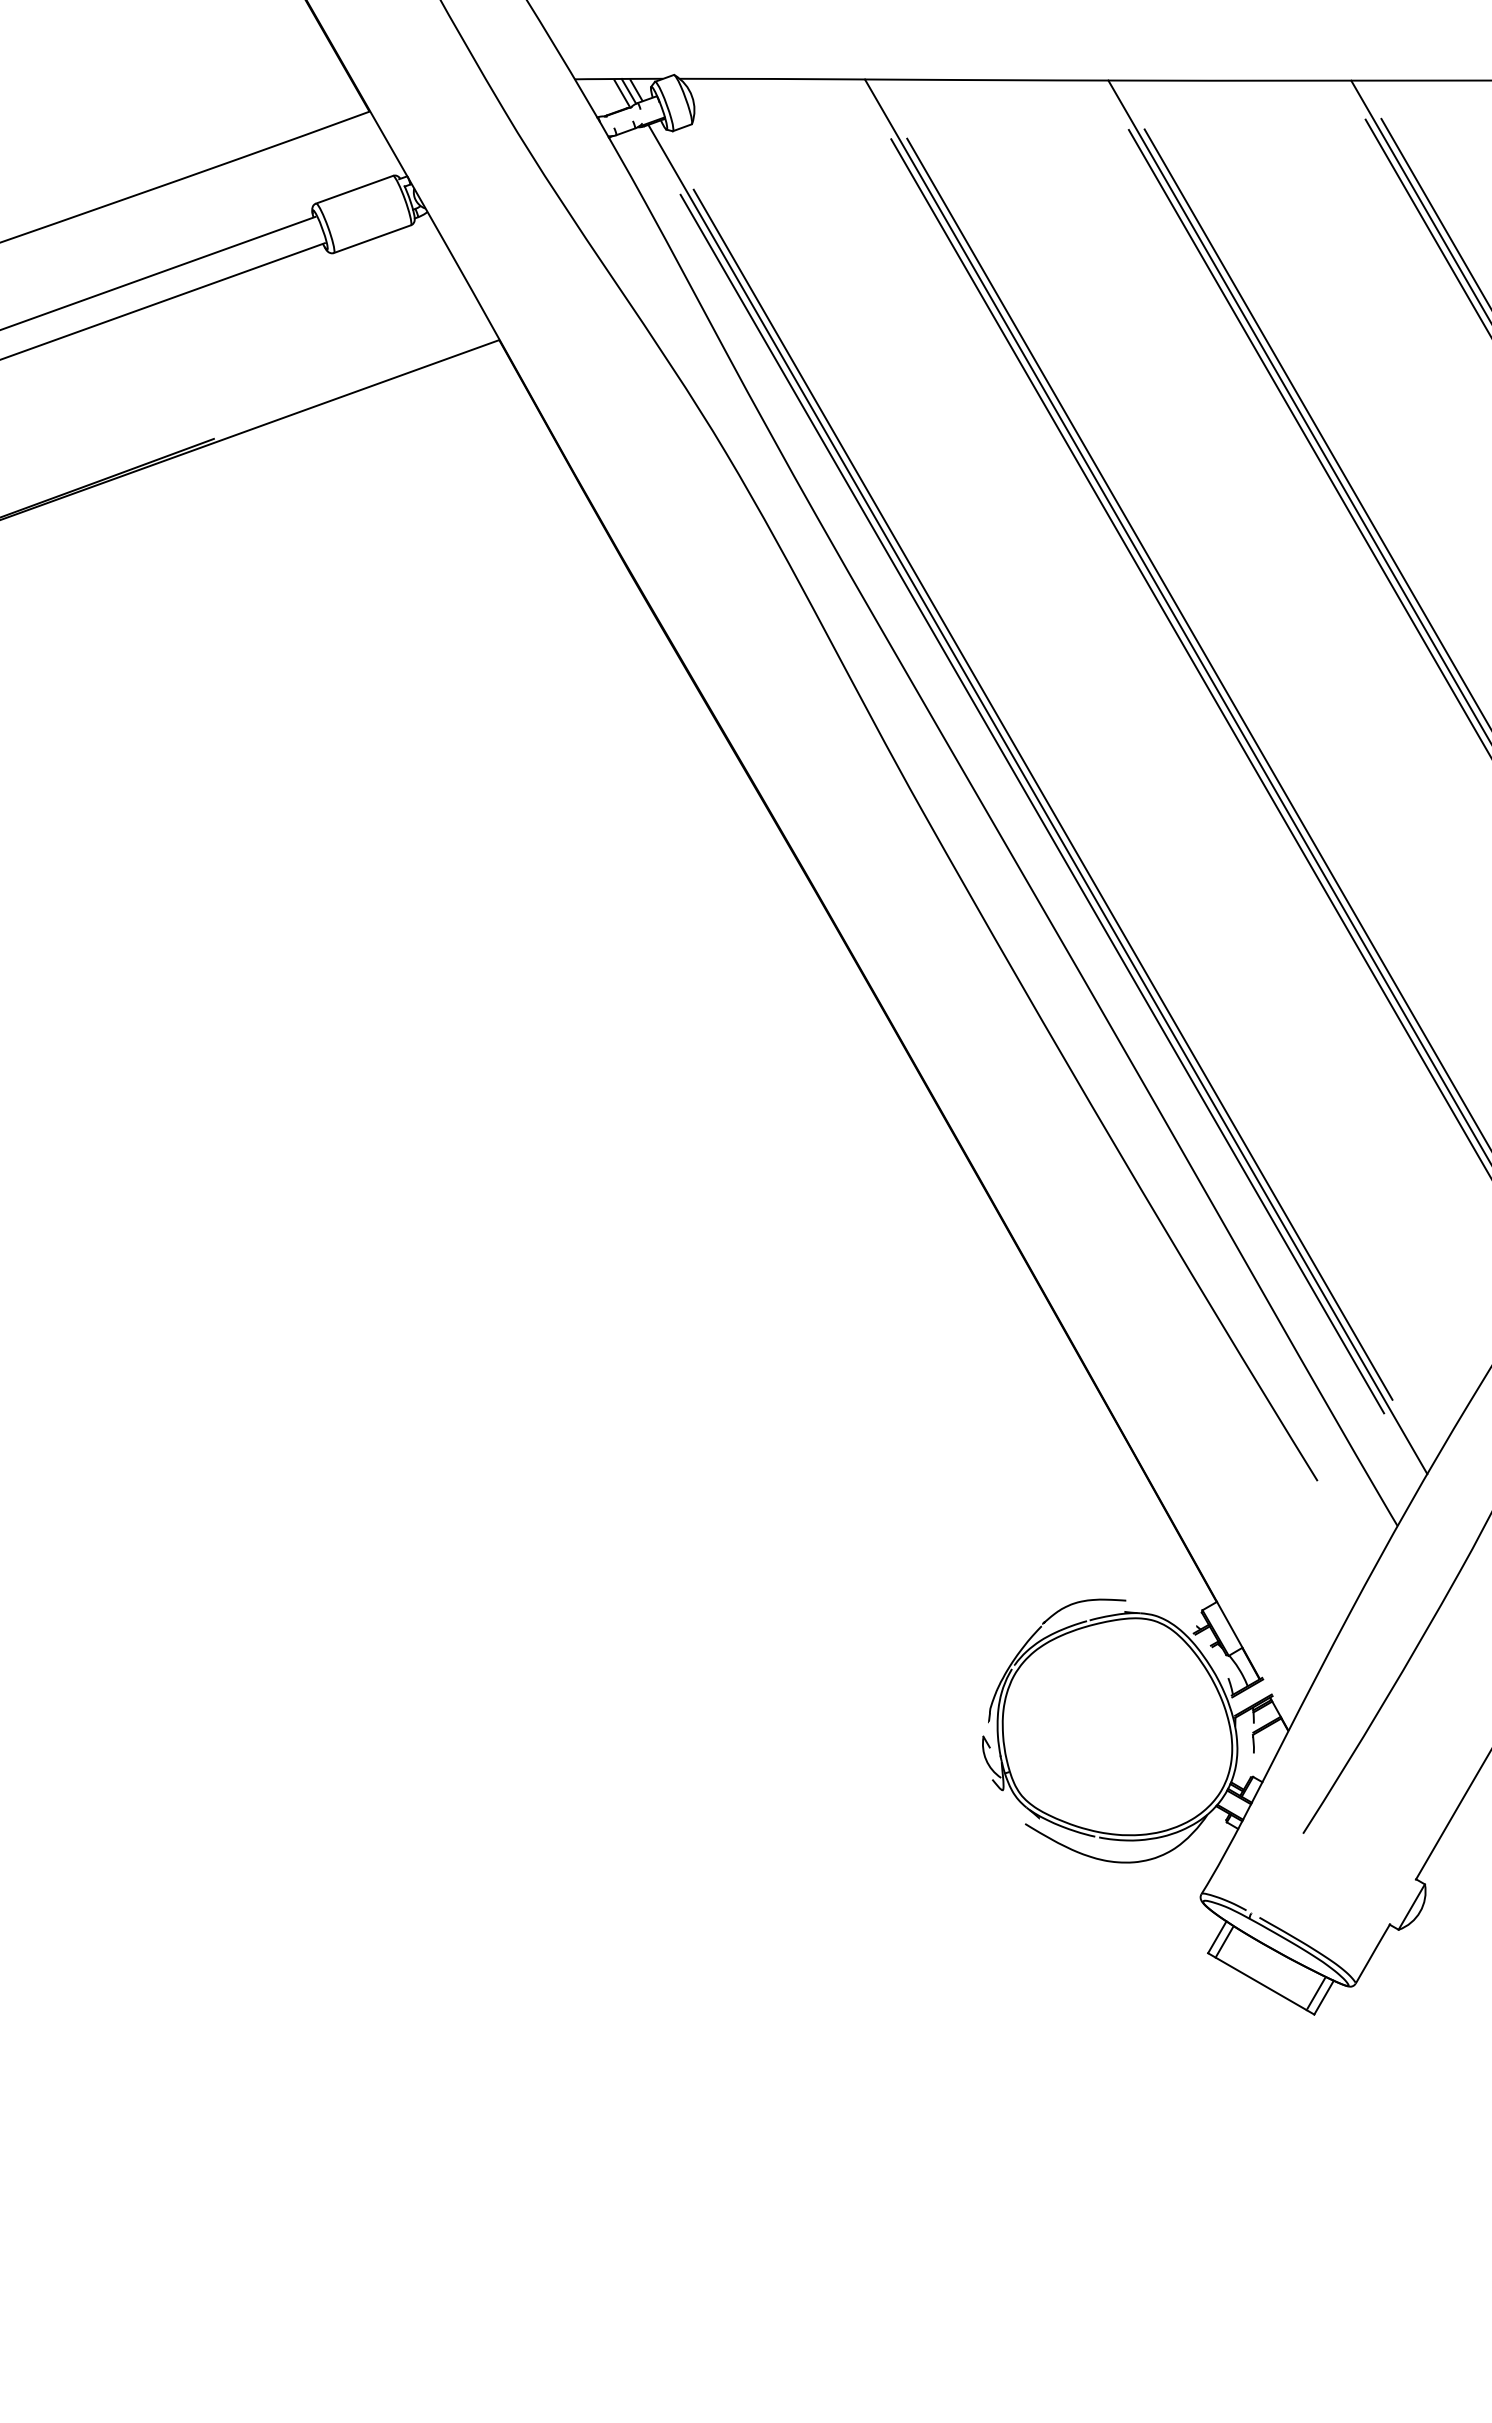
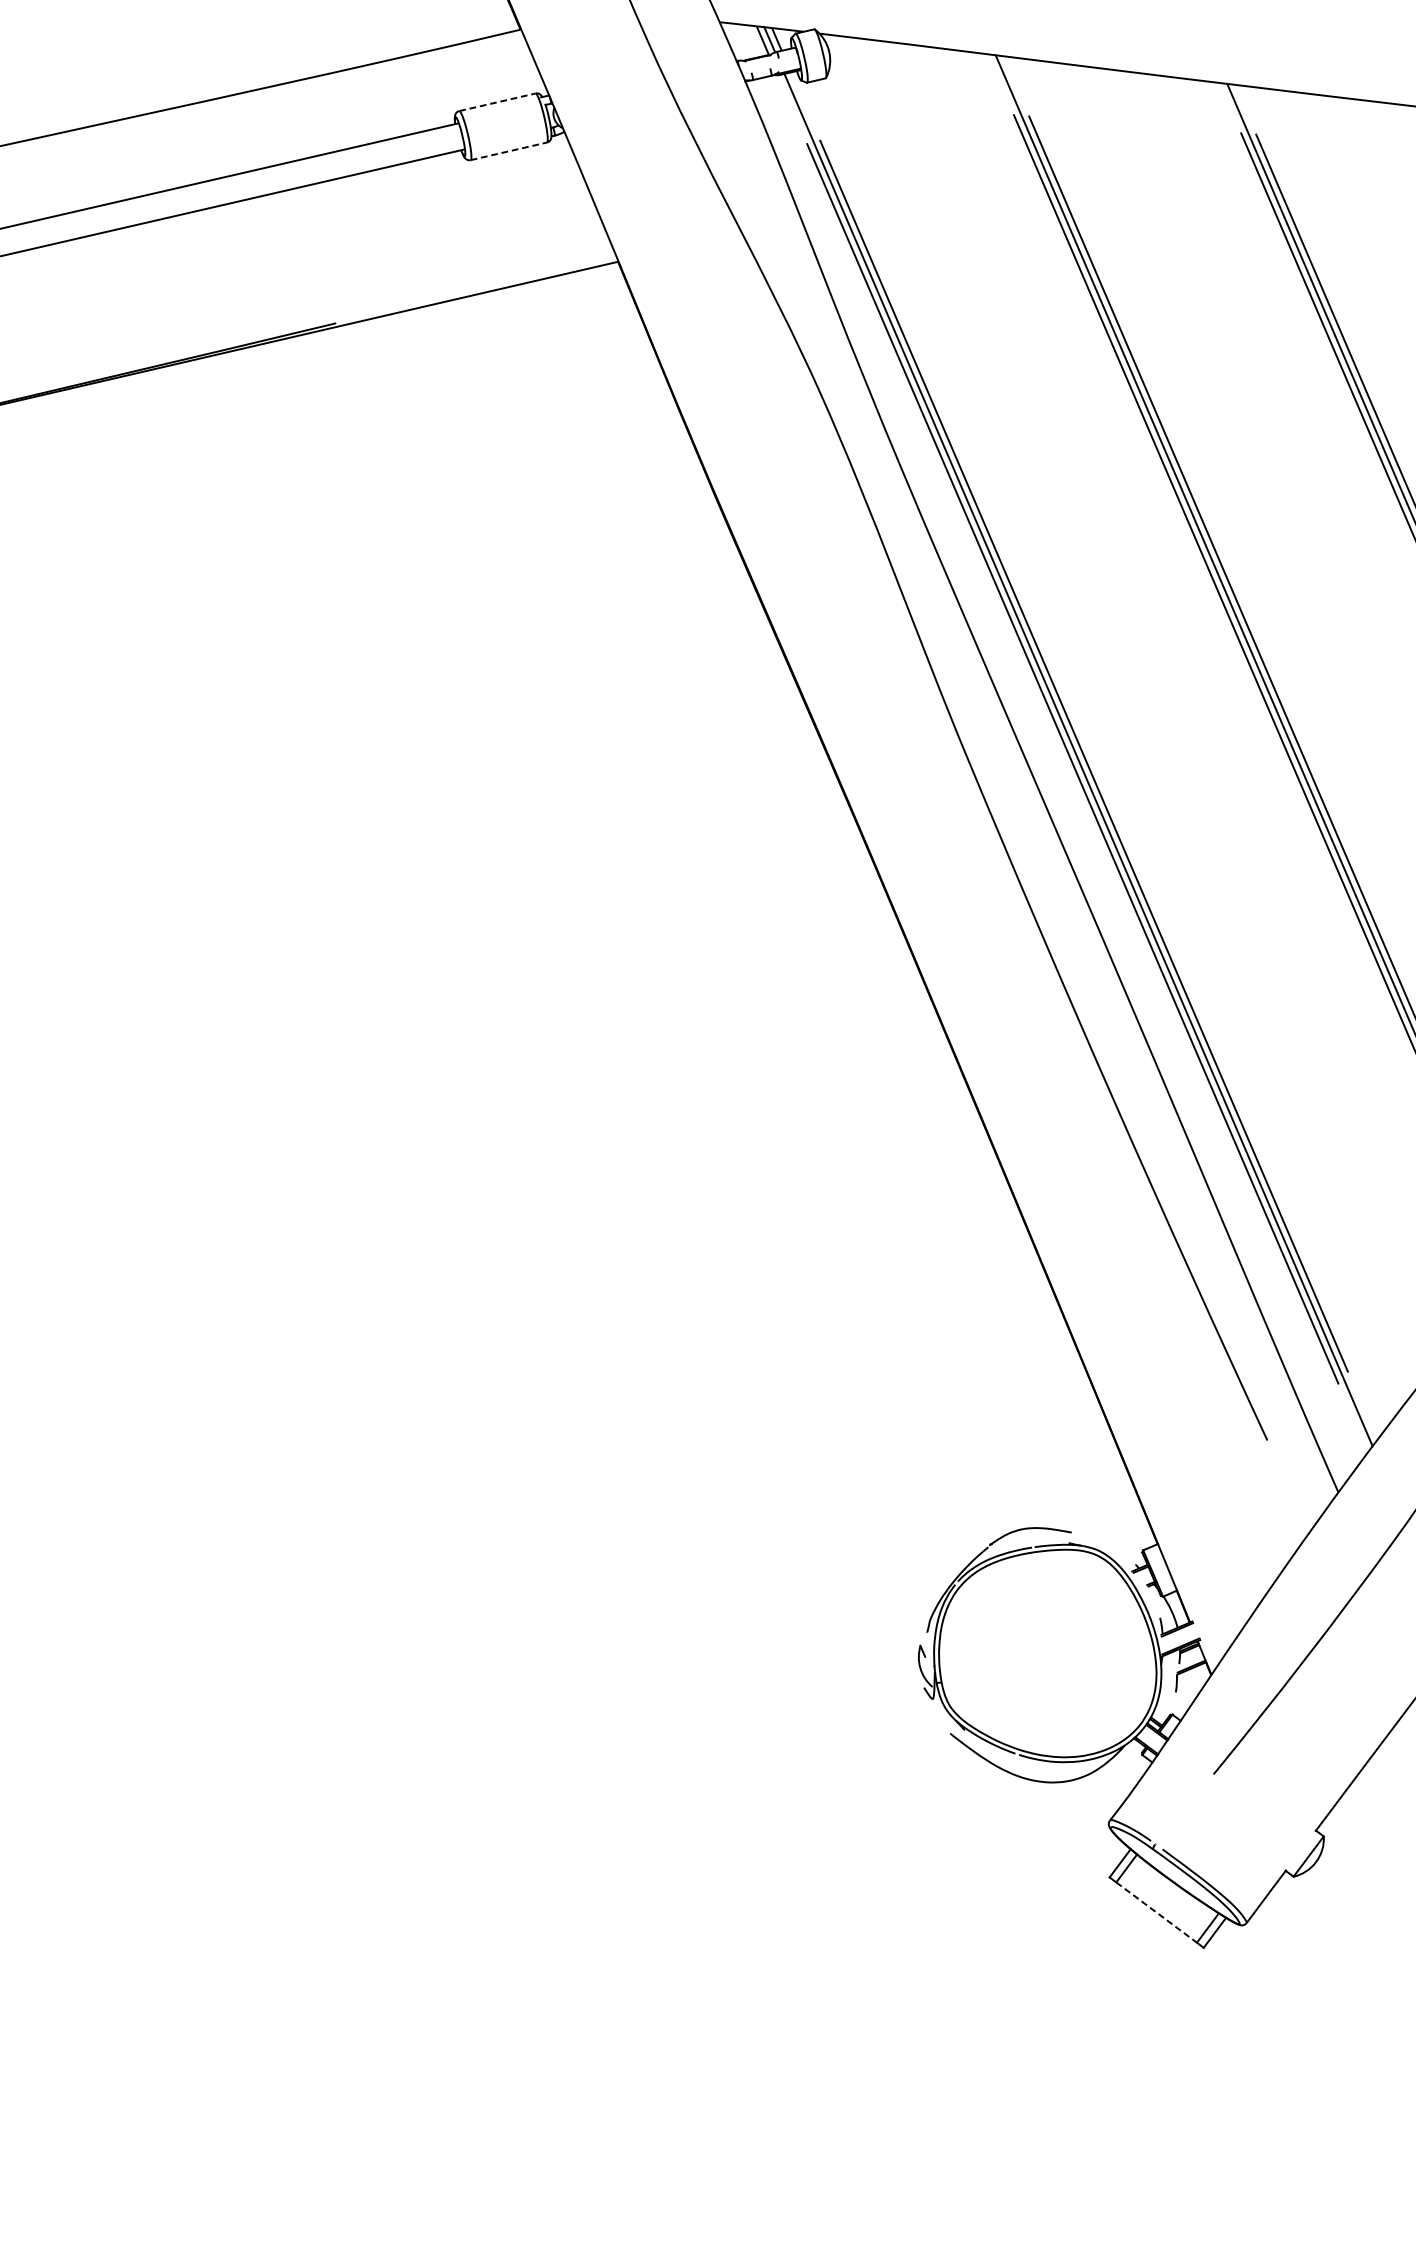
line: (354, 189) -> (497, 102), solid -> dashed
line: (372, 239) -> (508, 151), solid -> dashed
line: (1261, 1983) -> (1157, 1912), solid -> dashed

